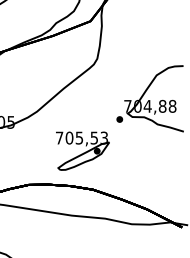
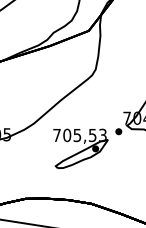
part: (82, 150) -> (80, 148), moved

